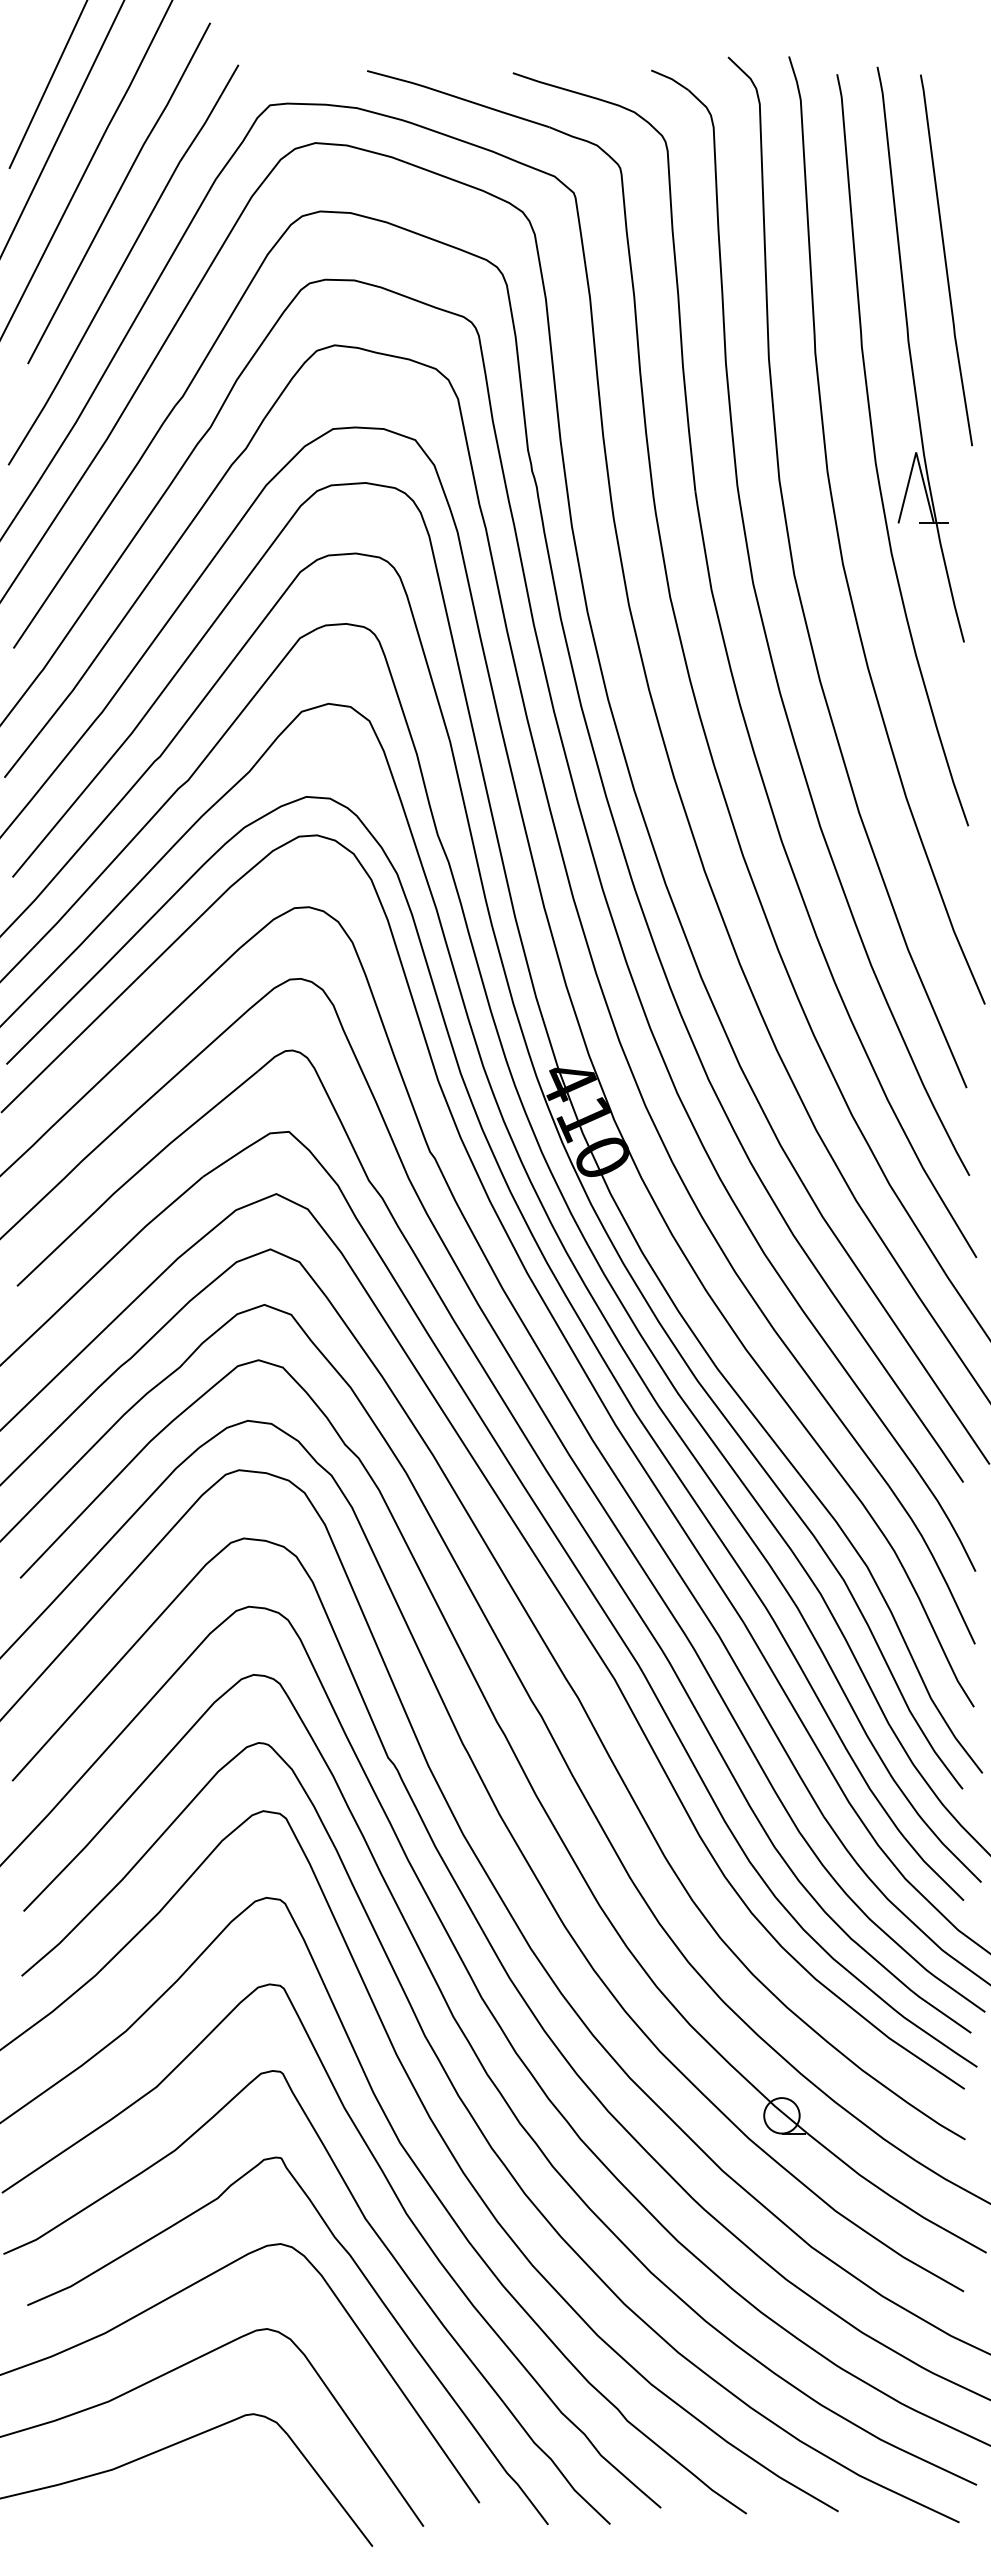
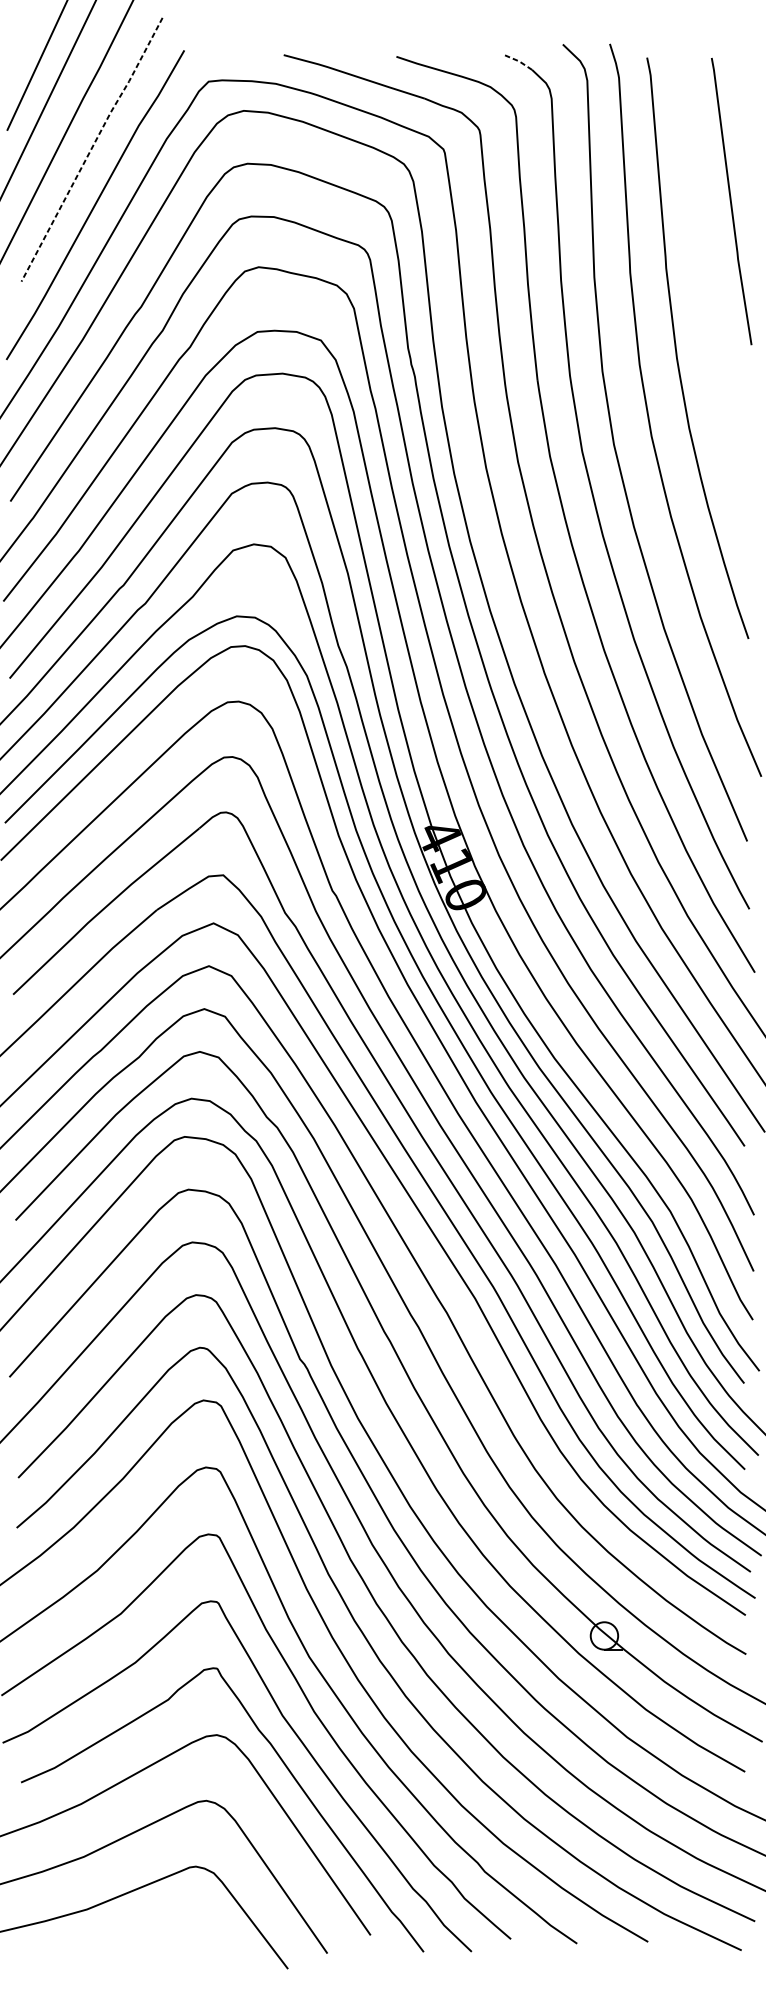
line: (671, 78) -> (519, 60), solid -> dashed
line: (118, 192) -> (91, 149), solid -> dashed
part: (911, 354) -> (704, 274), removed

